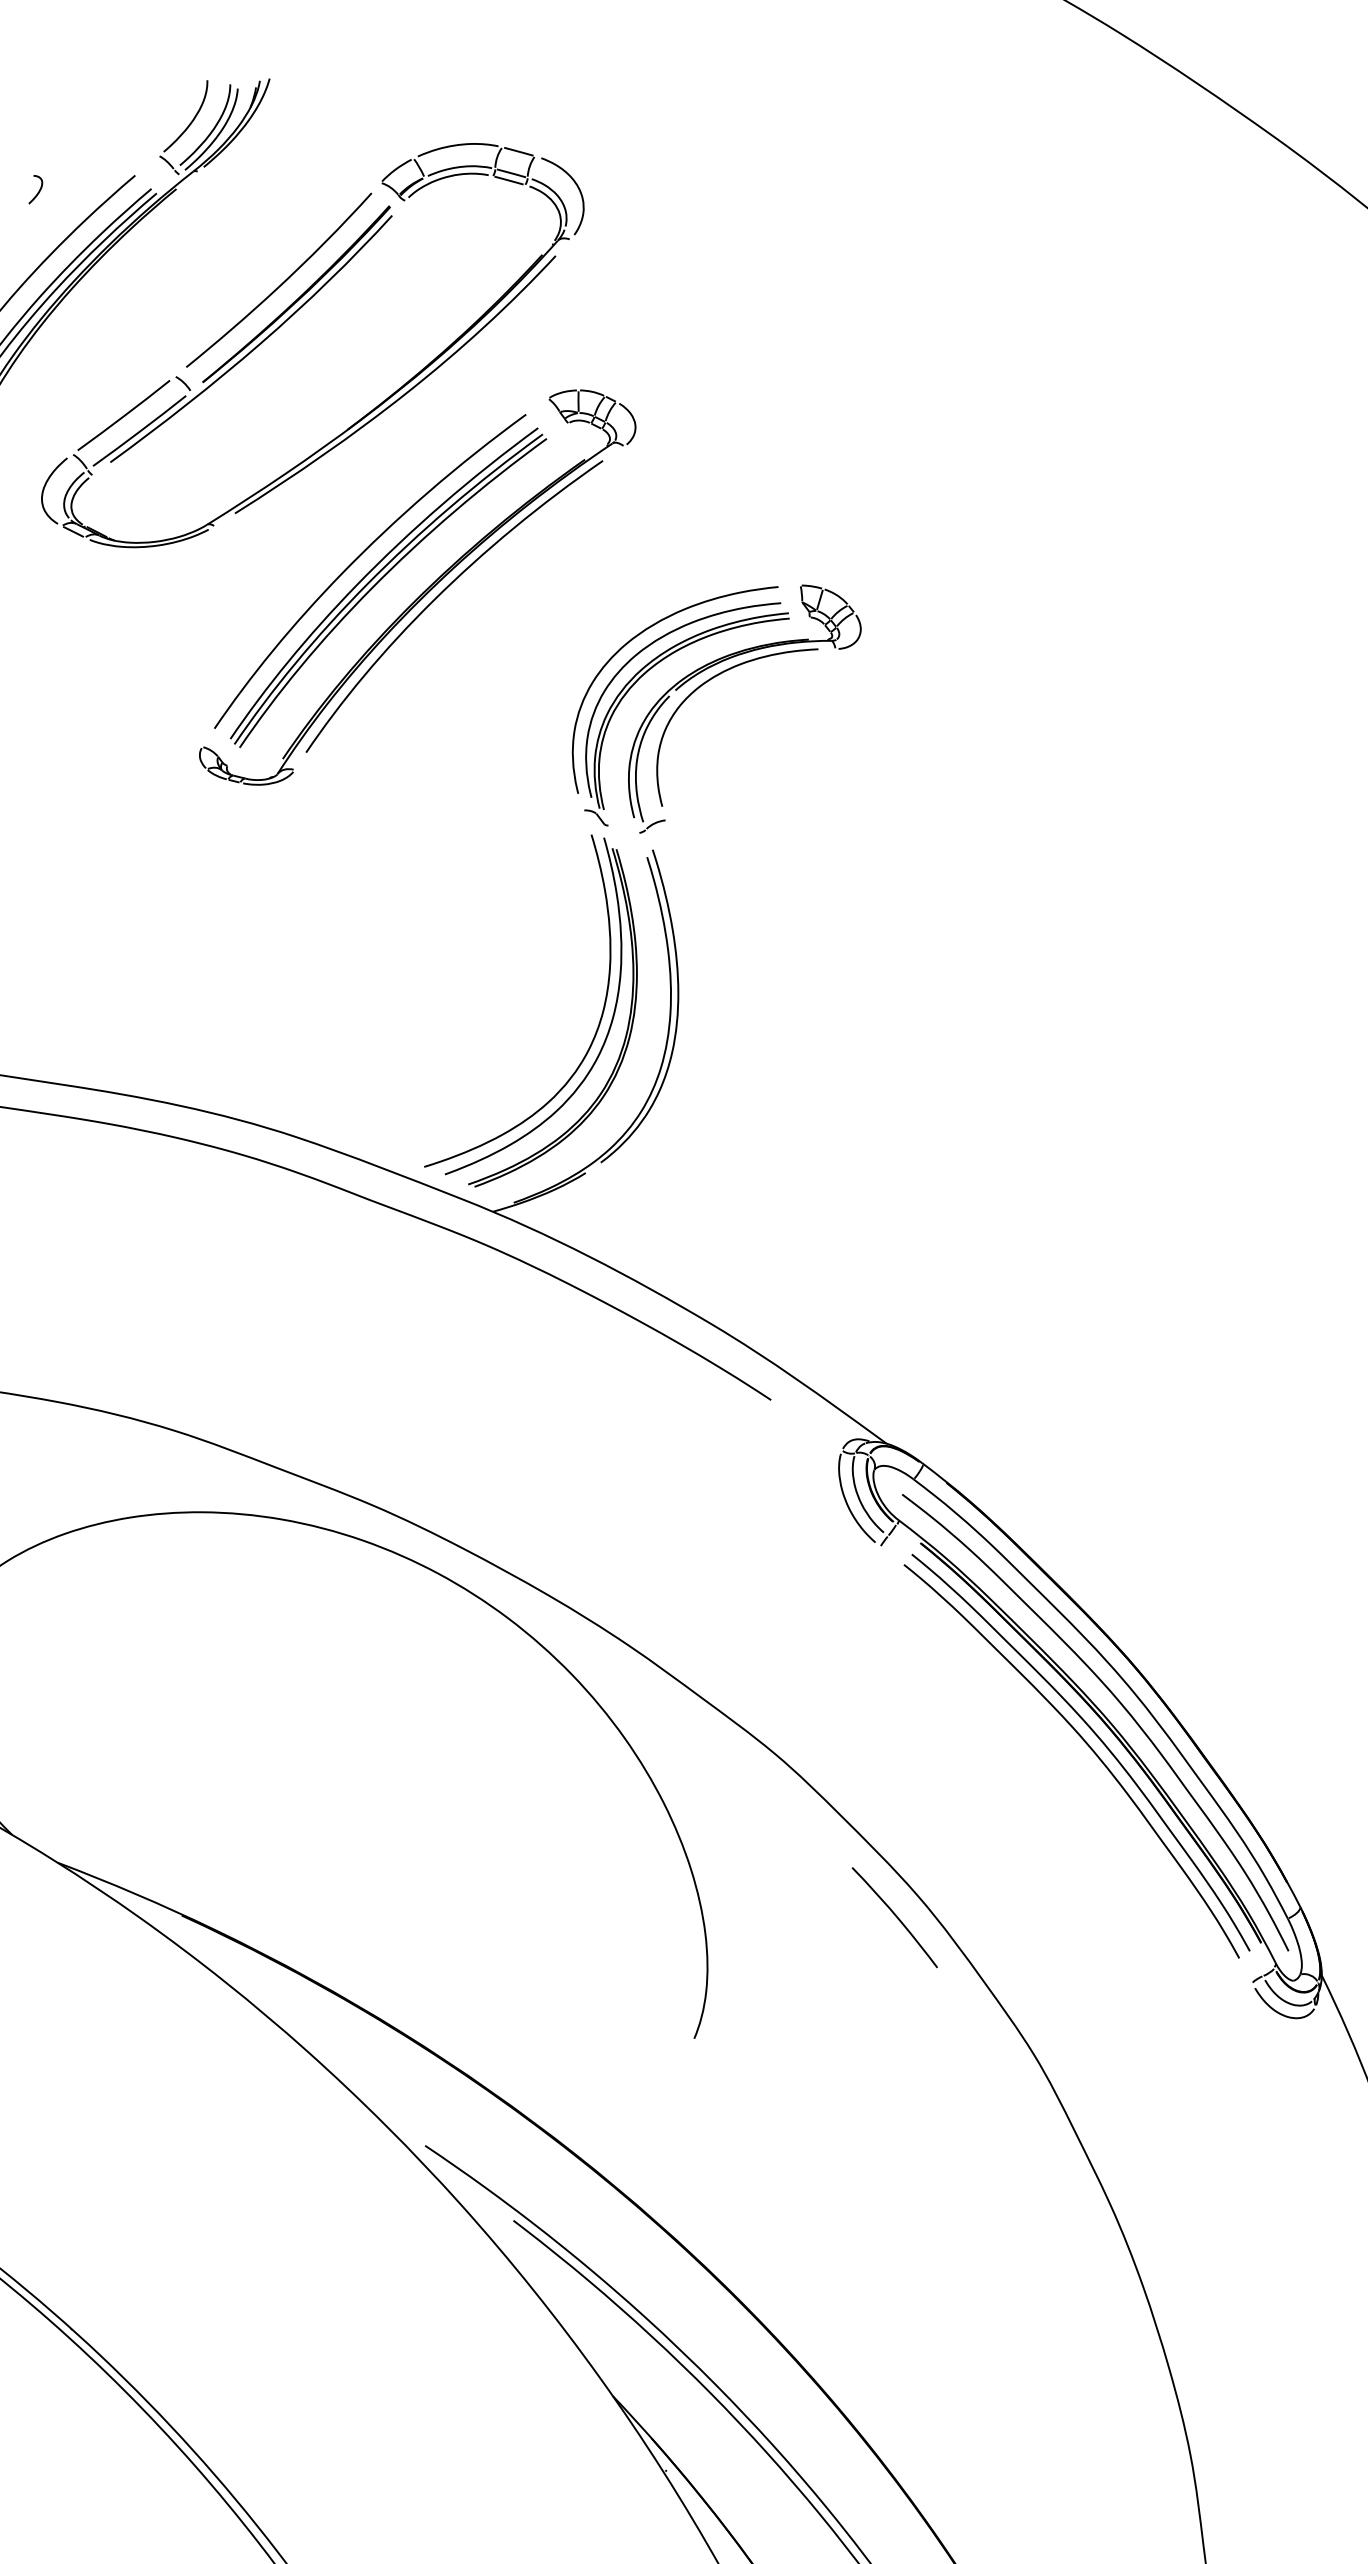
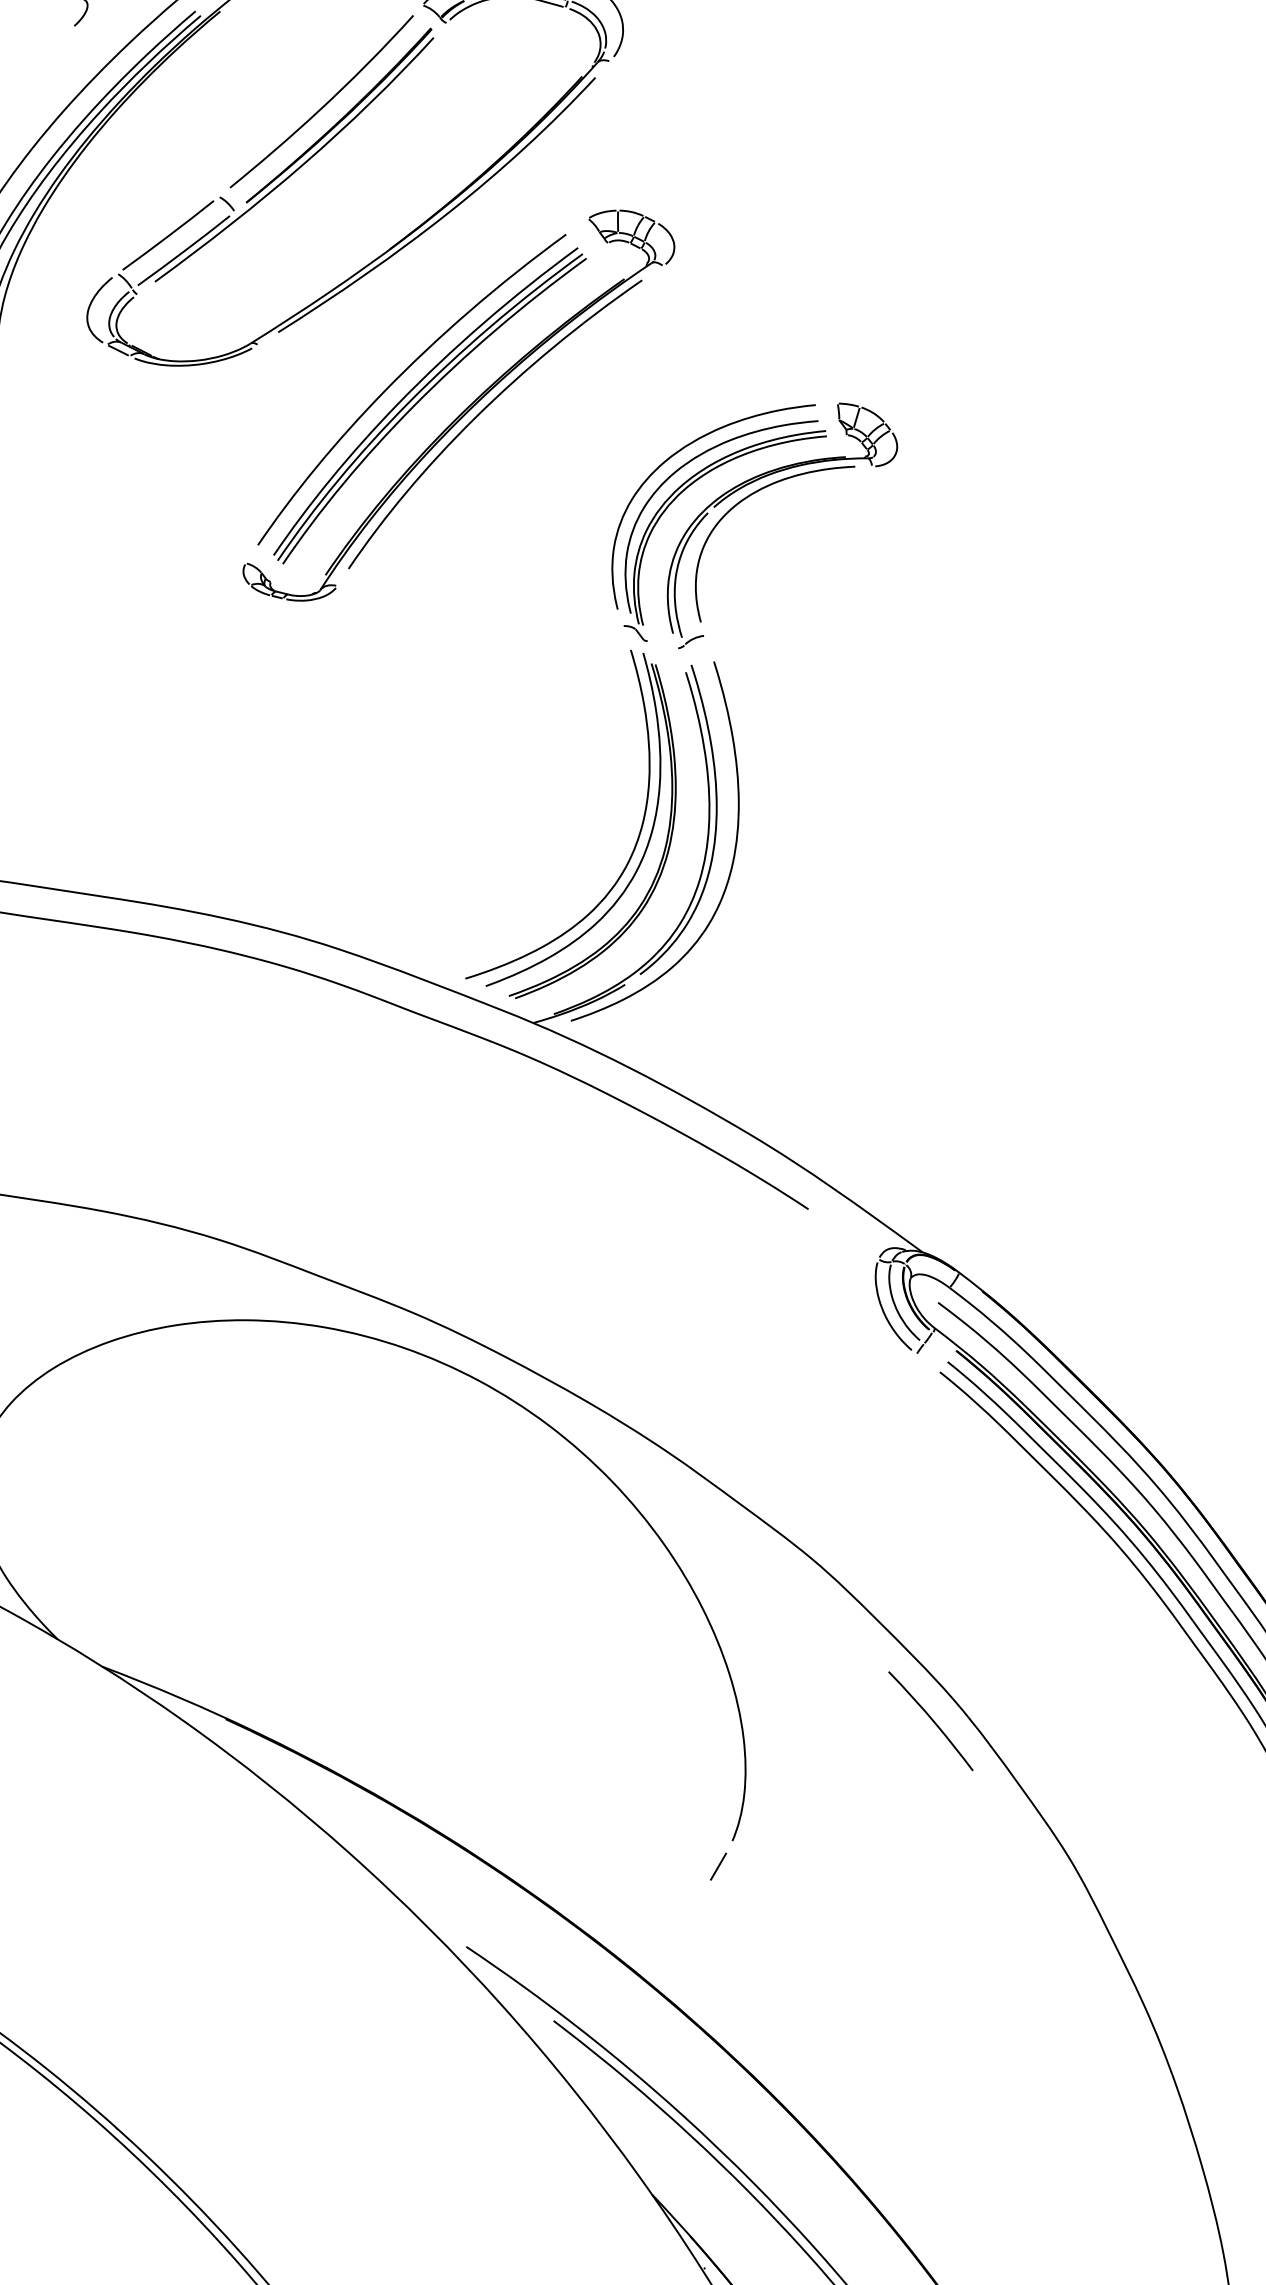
curve: (694, 1044) -> (732, 857), added
line: (679, 2064) -> (717, 1866), added

